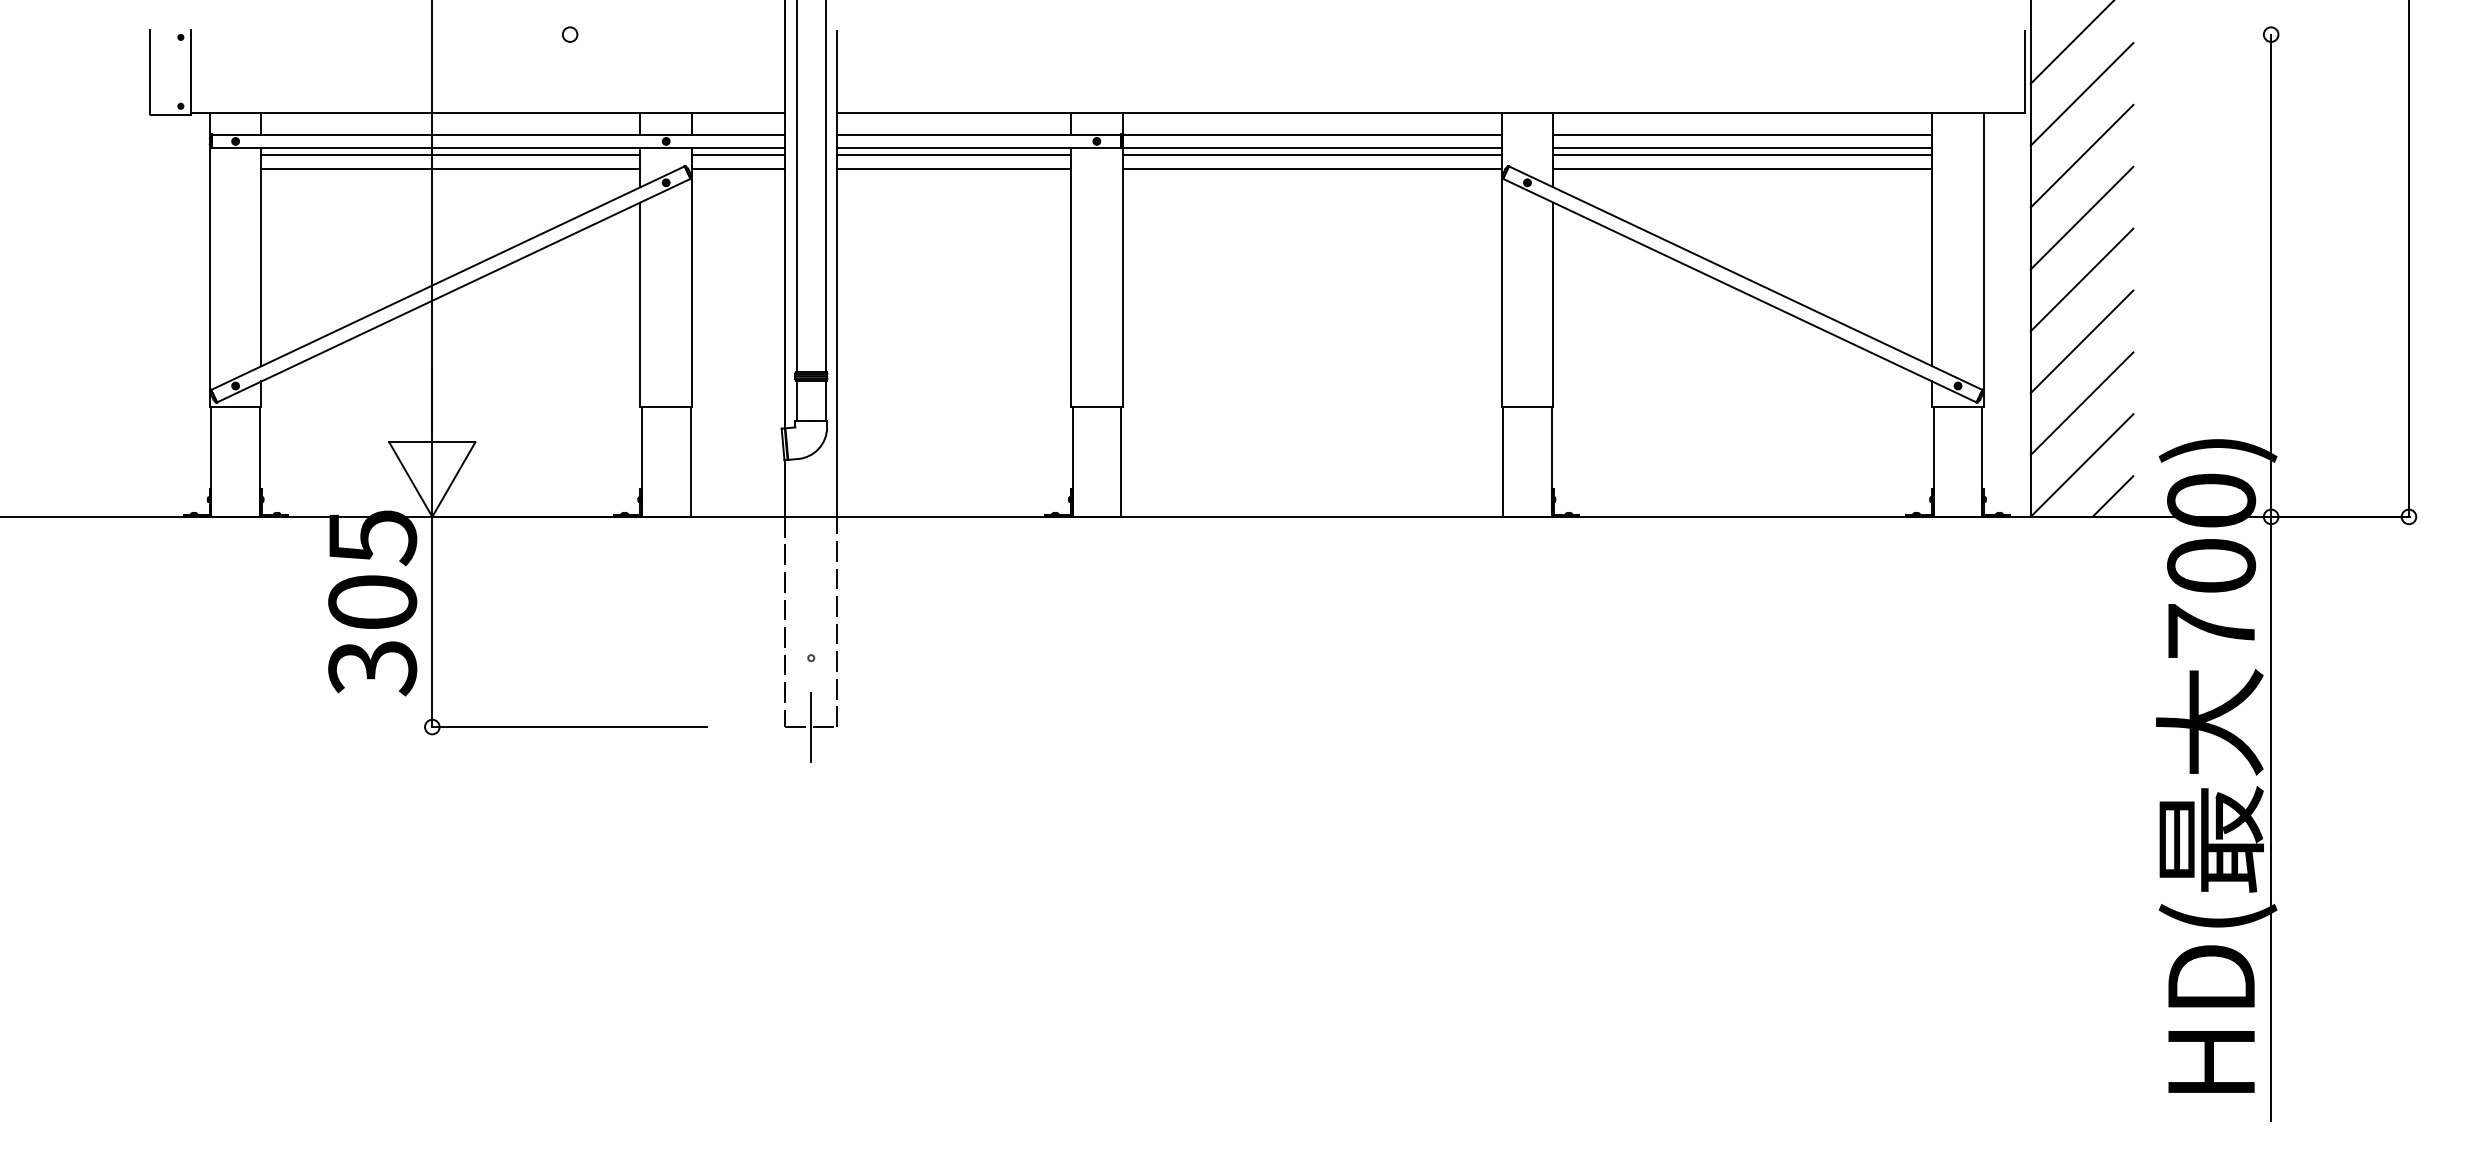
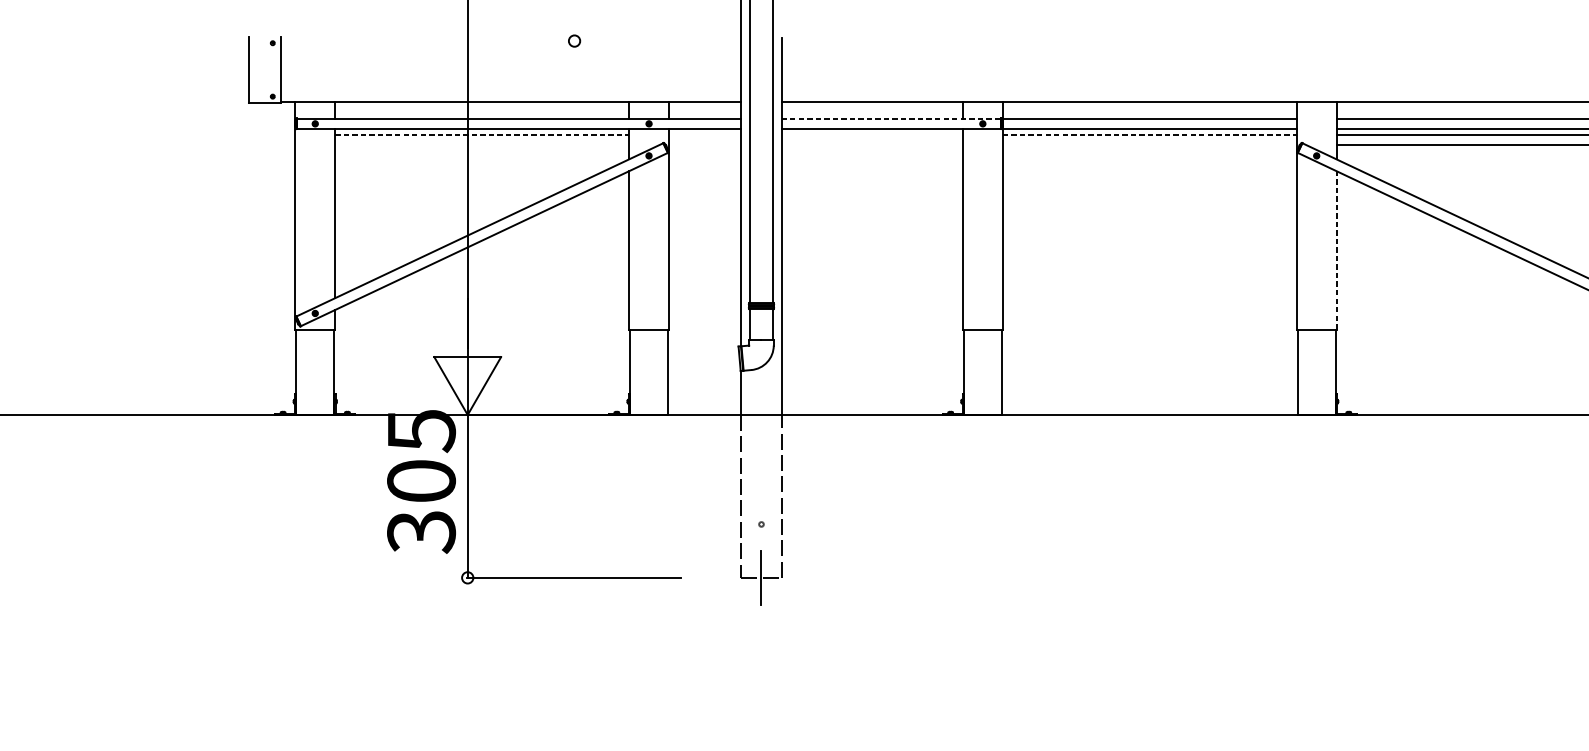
line: (978, 134) -> (891, 118), solid -> dashed
line: (451, 155) -> (482, 134), solid -> dashed
line: (738, 155) -> (705, 134), removed
line: (954, 155) -> (872, 134), removed
line: (1312, 155) -> (1150, 134), solid -> dashed
line: (450, 169) -> (481, 145), removed
line: (738, 169) -> (705, 145), removed
line: (954, 169) -> (872, 145), removed
line: (1311, 169) -> (1149, 145), removed
line: (1553, 304) -> (1336, 250), solid -> dashed

